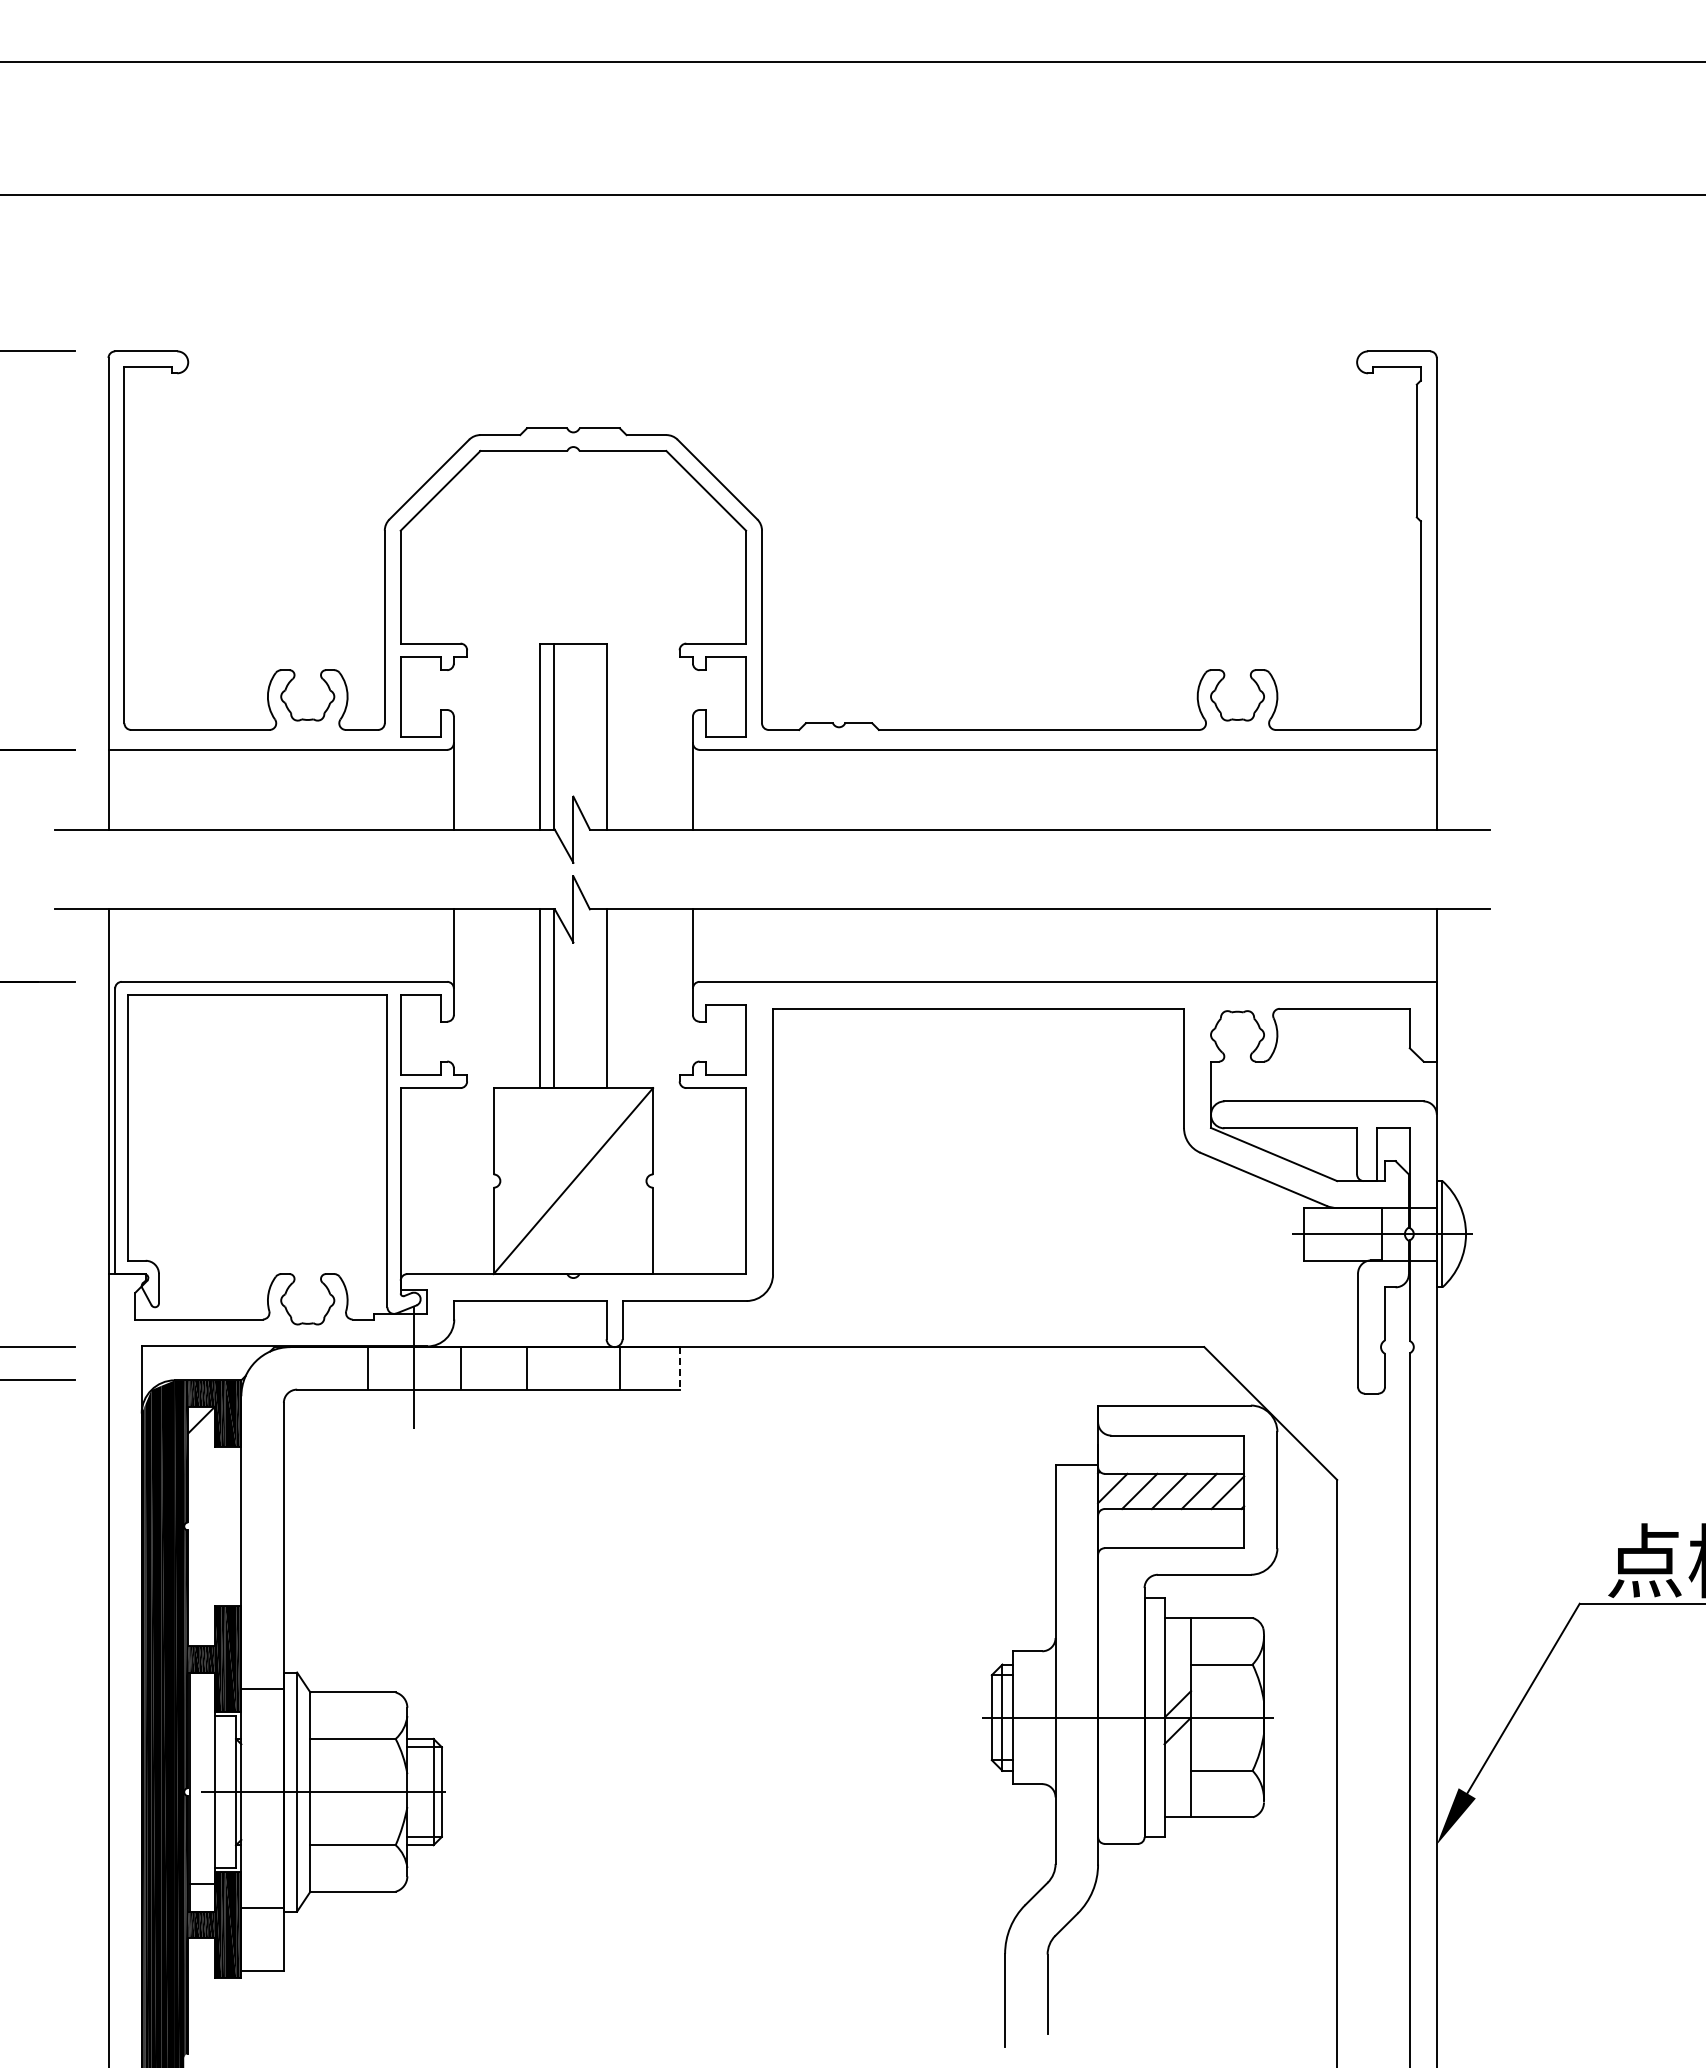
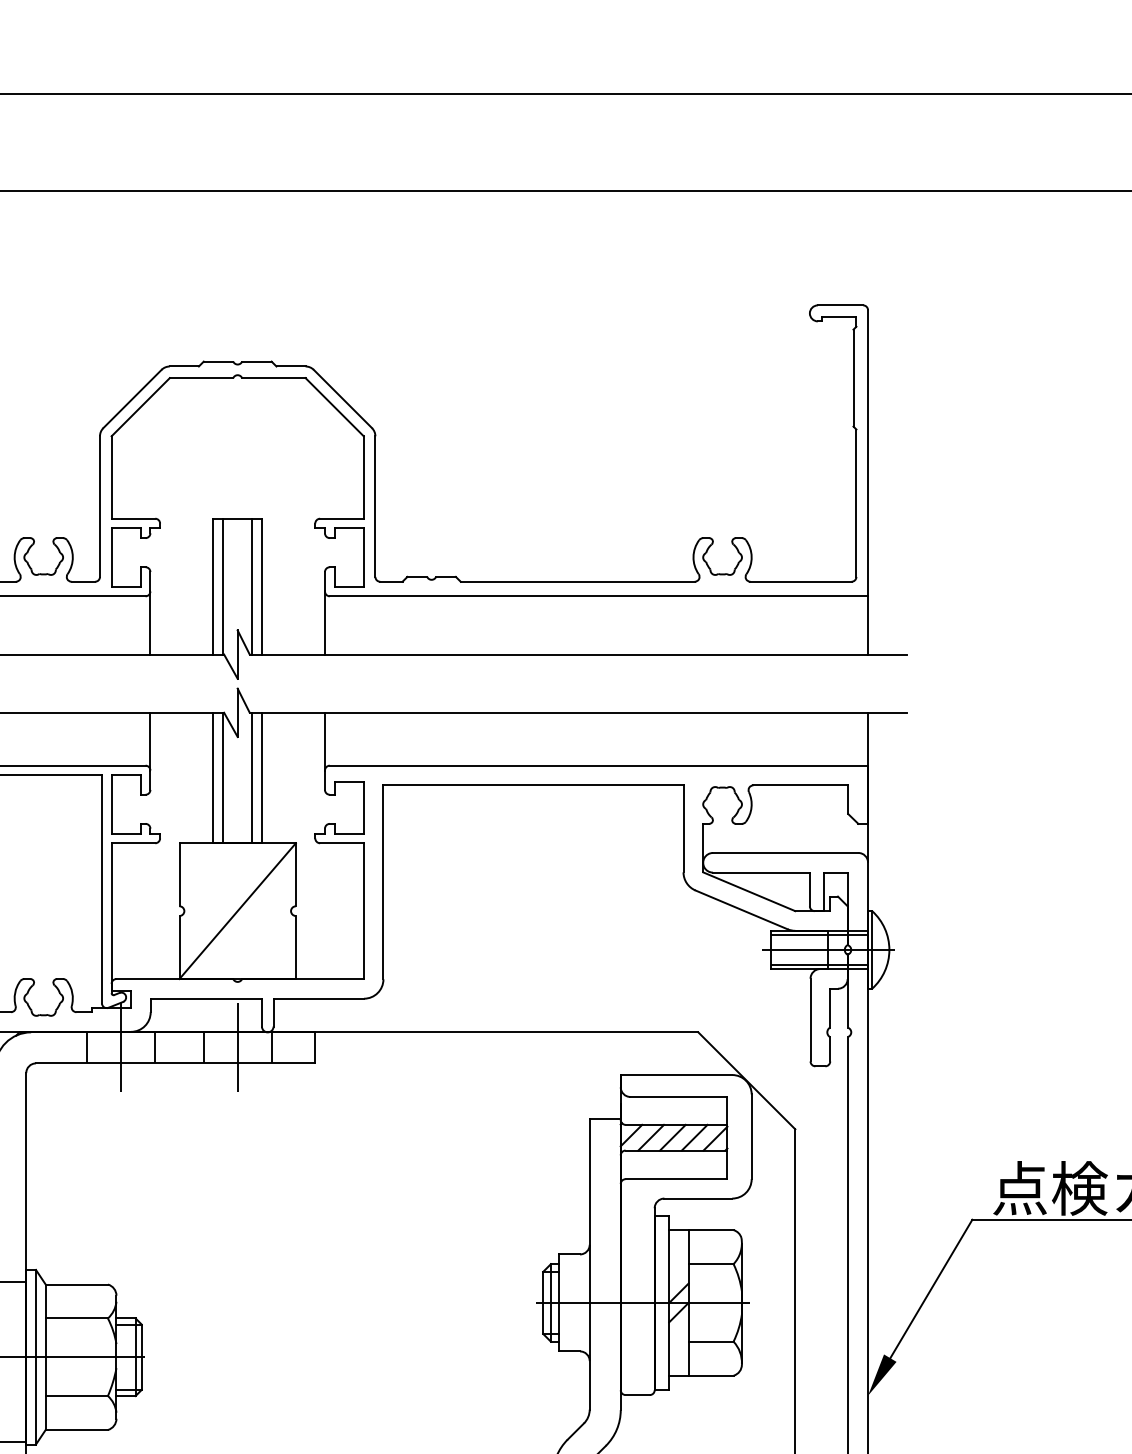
line: (593, 736) -> (252, 586), added
line: (593, 998) -> (252, 777), added
line: (1369, 1213) -> (818, 934), added
line: (1369, 1255) -> (818, 965), added
line: (573, 1368) -> (237, 1047), added
line: (679, 1368) -> (315, 1047), dashed -> solid

